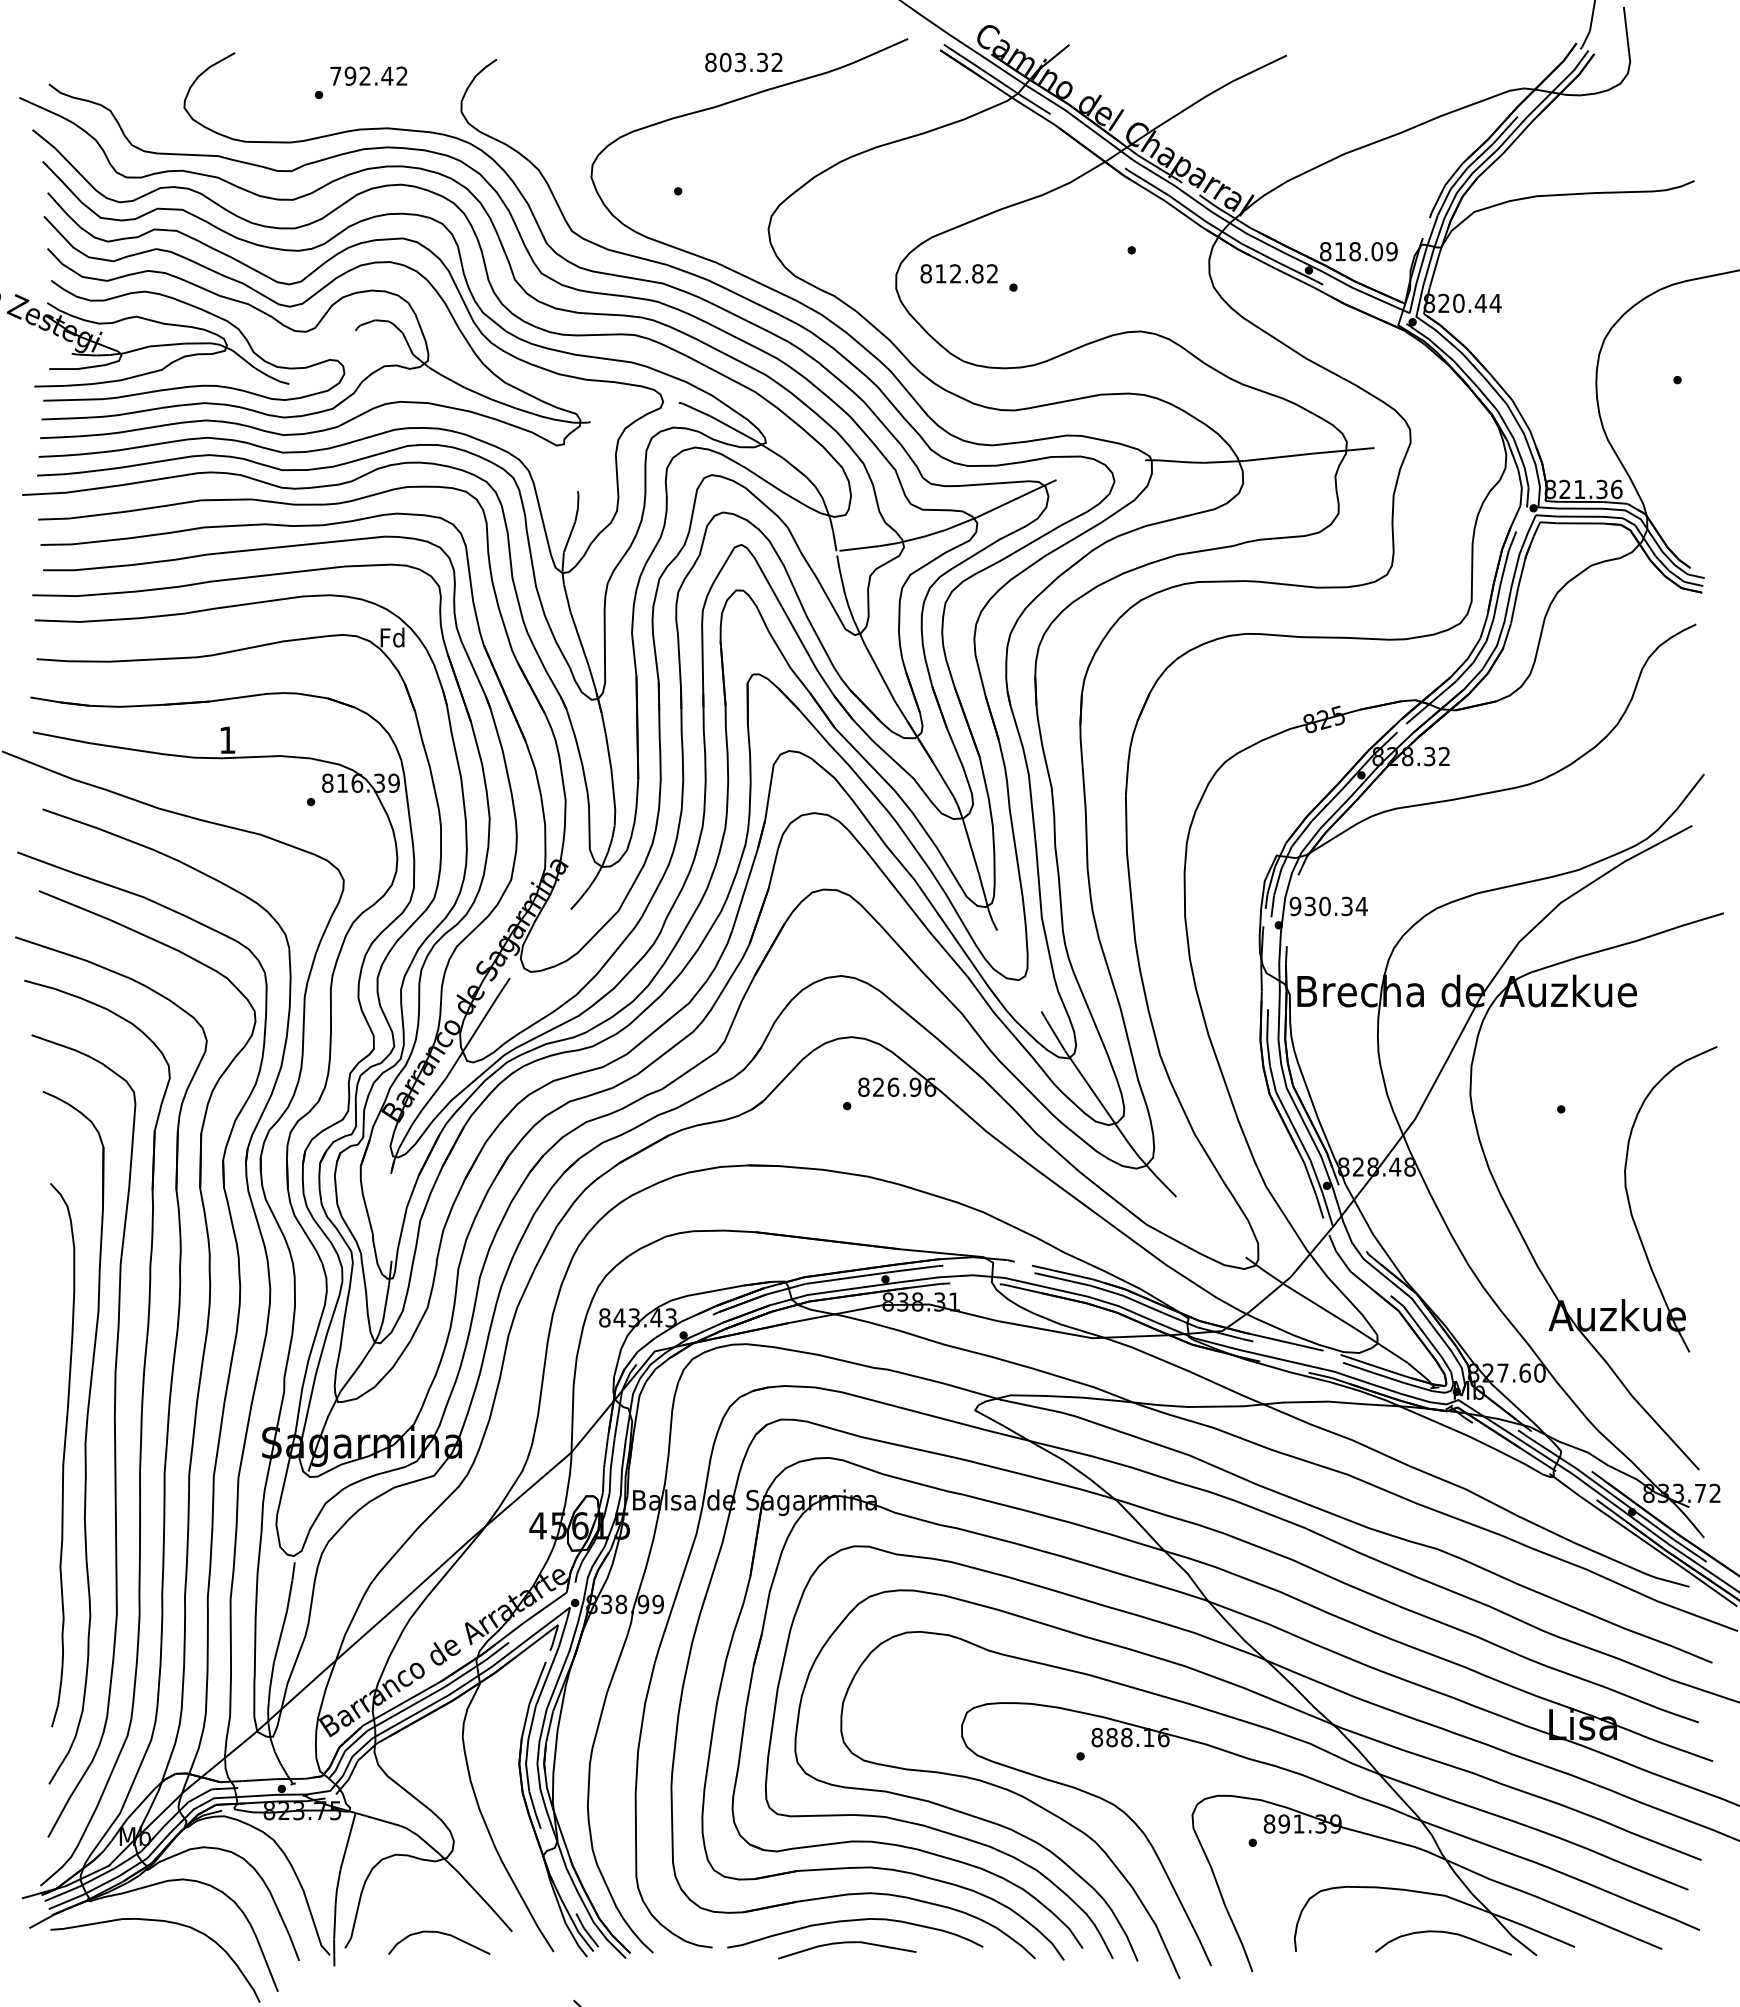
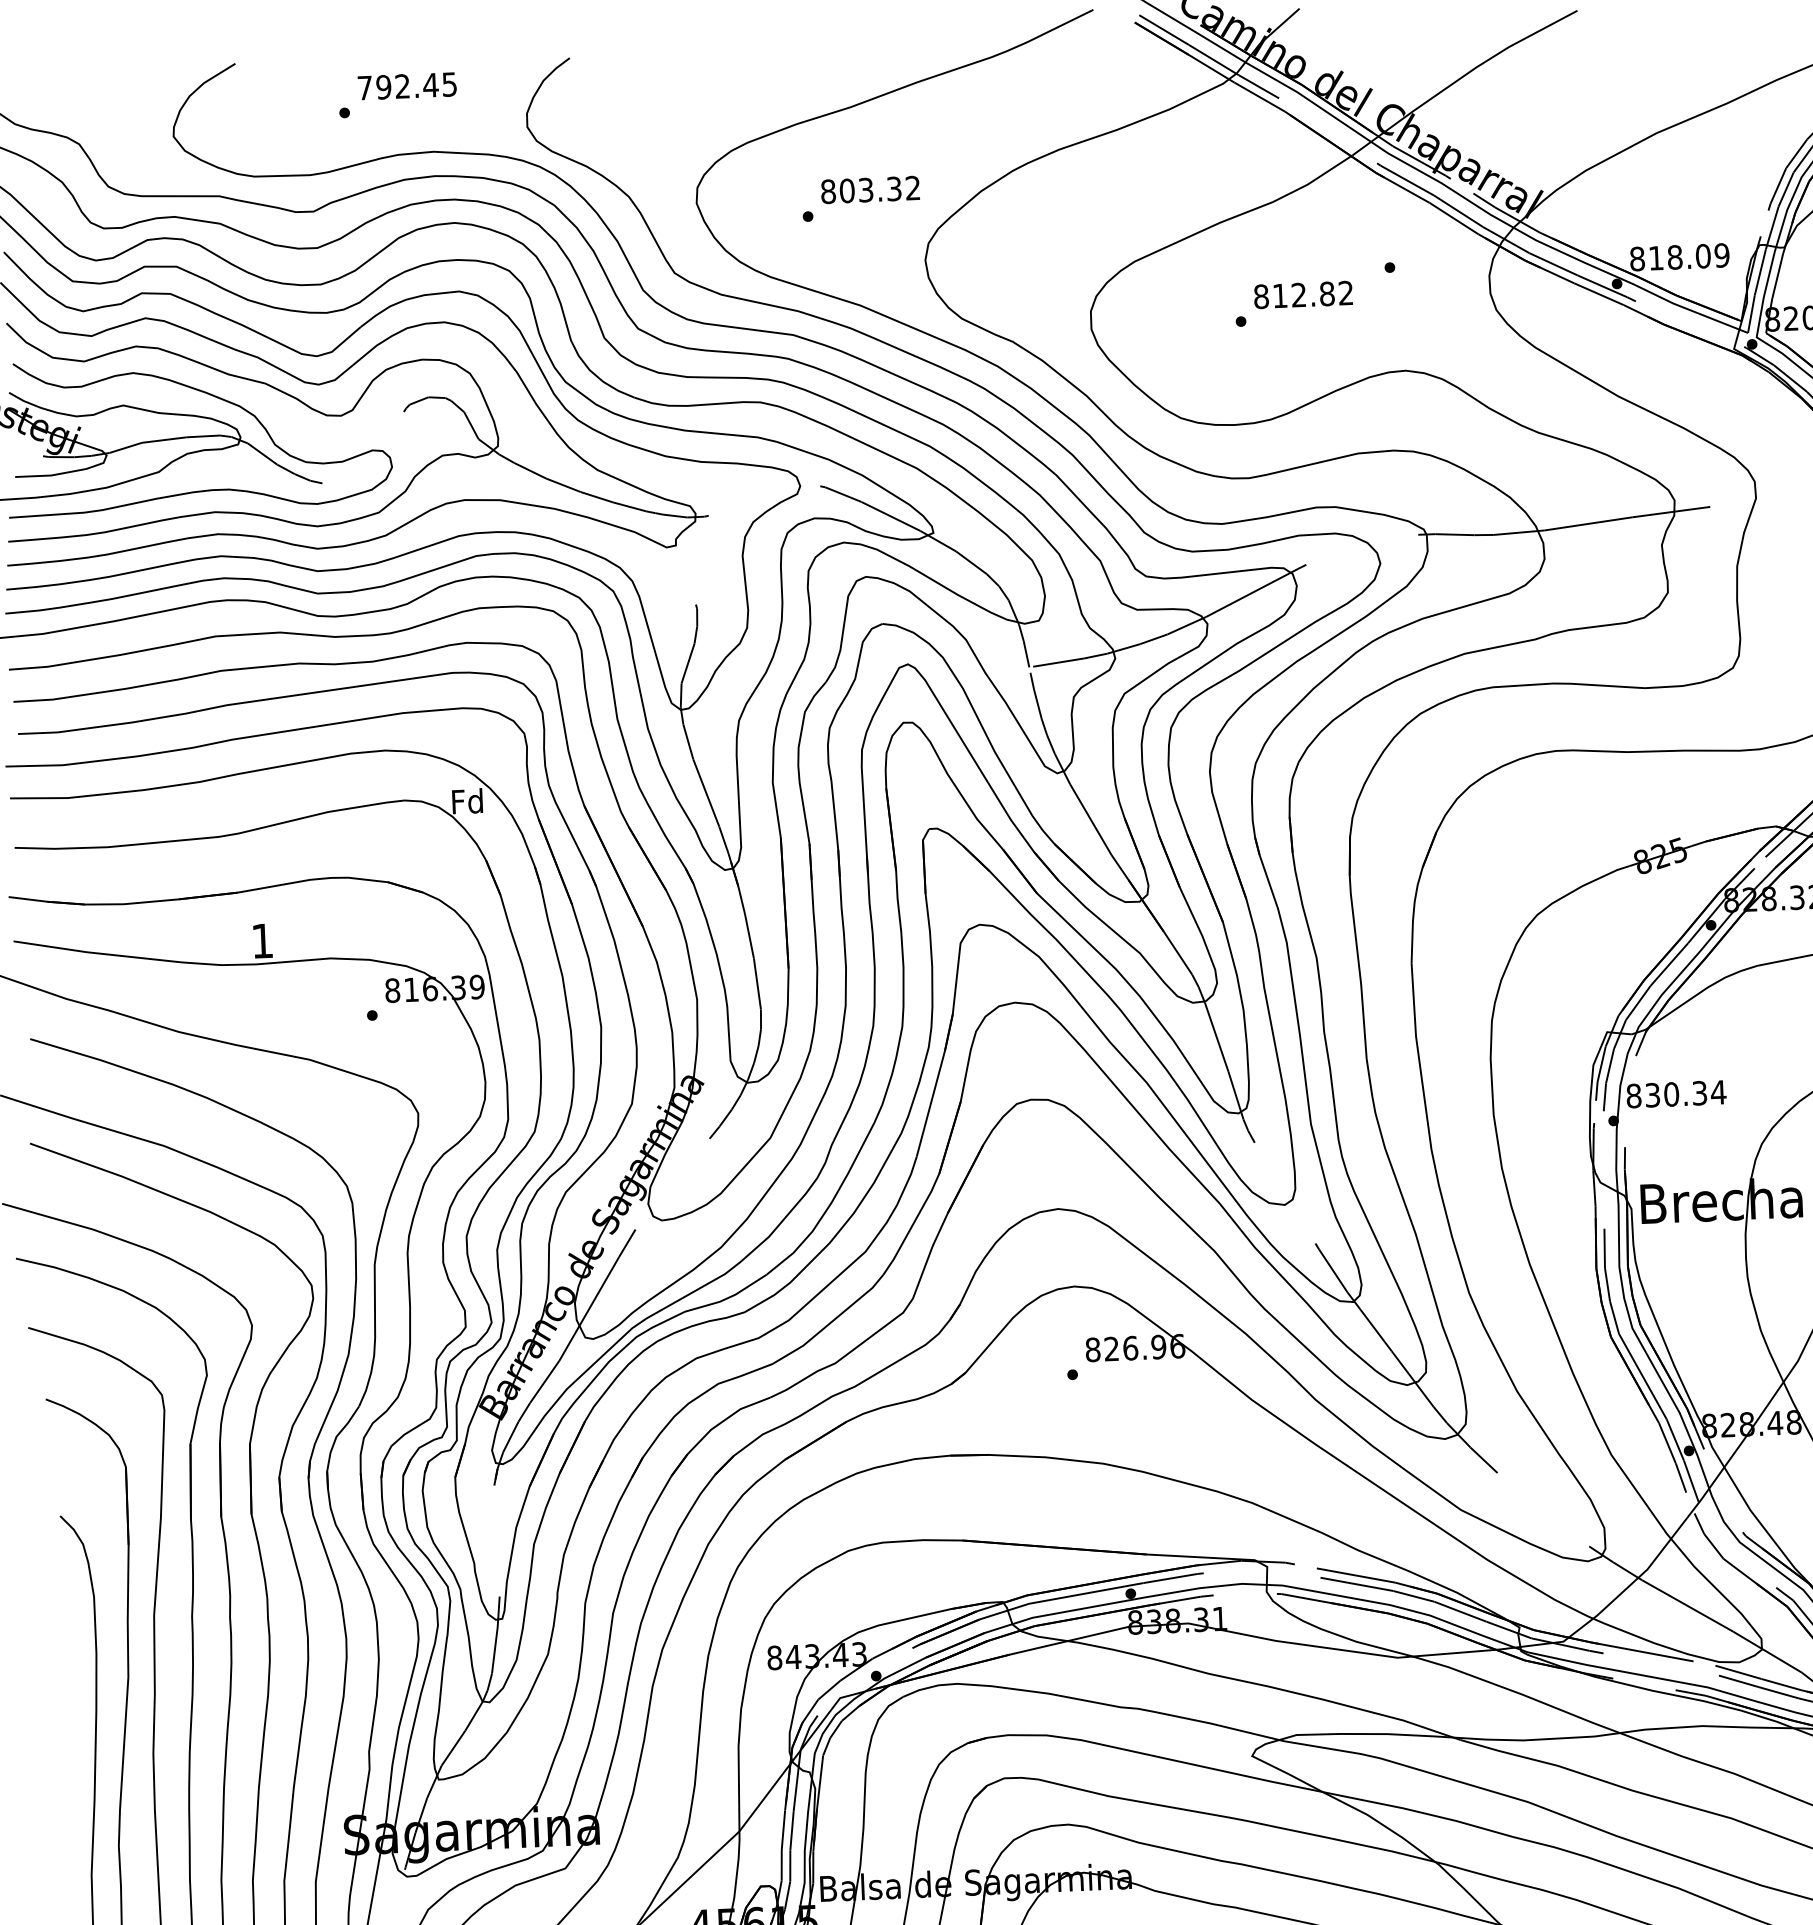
text: (743, 62) -> (870, 189), moved
text: (401, 75) -> (448, 83), 792.42 -> 792.45
text: (958, 273) -> (1302, 294), moved
text: (1295, 906) -> (1633, 1096), 930.34 -> 830.34

